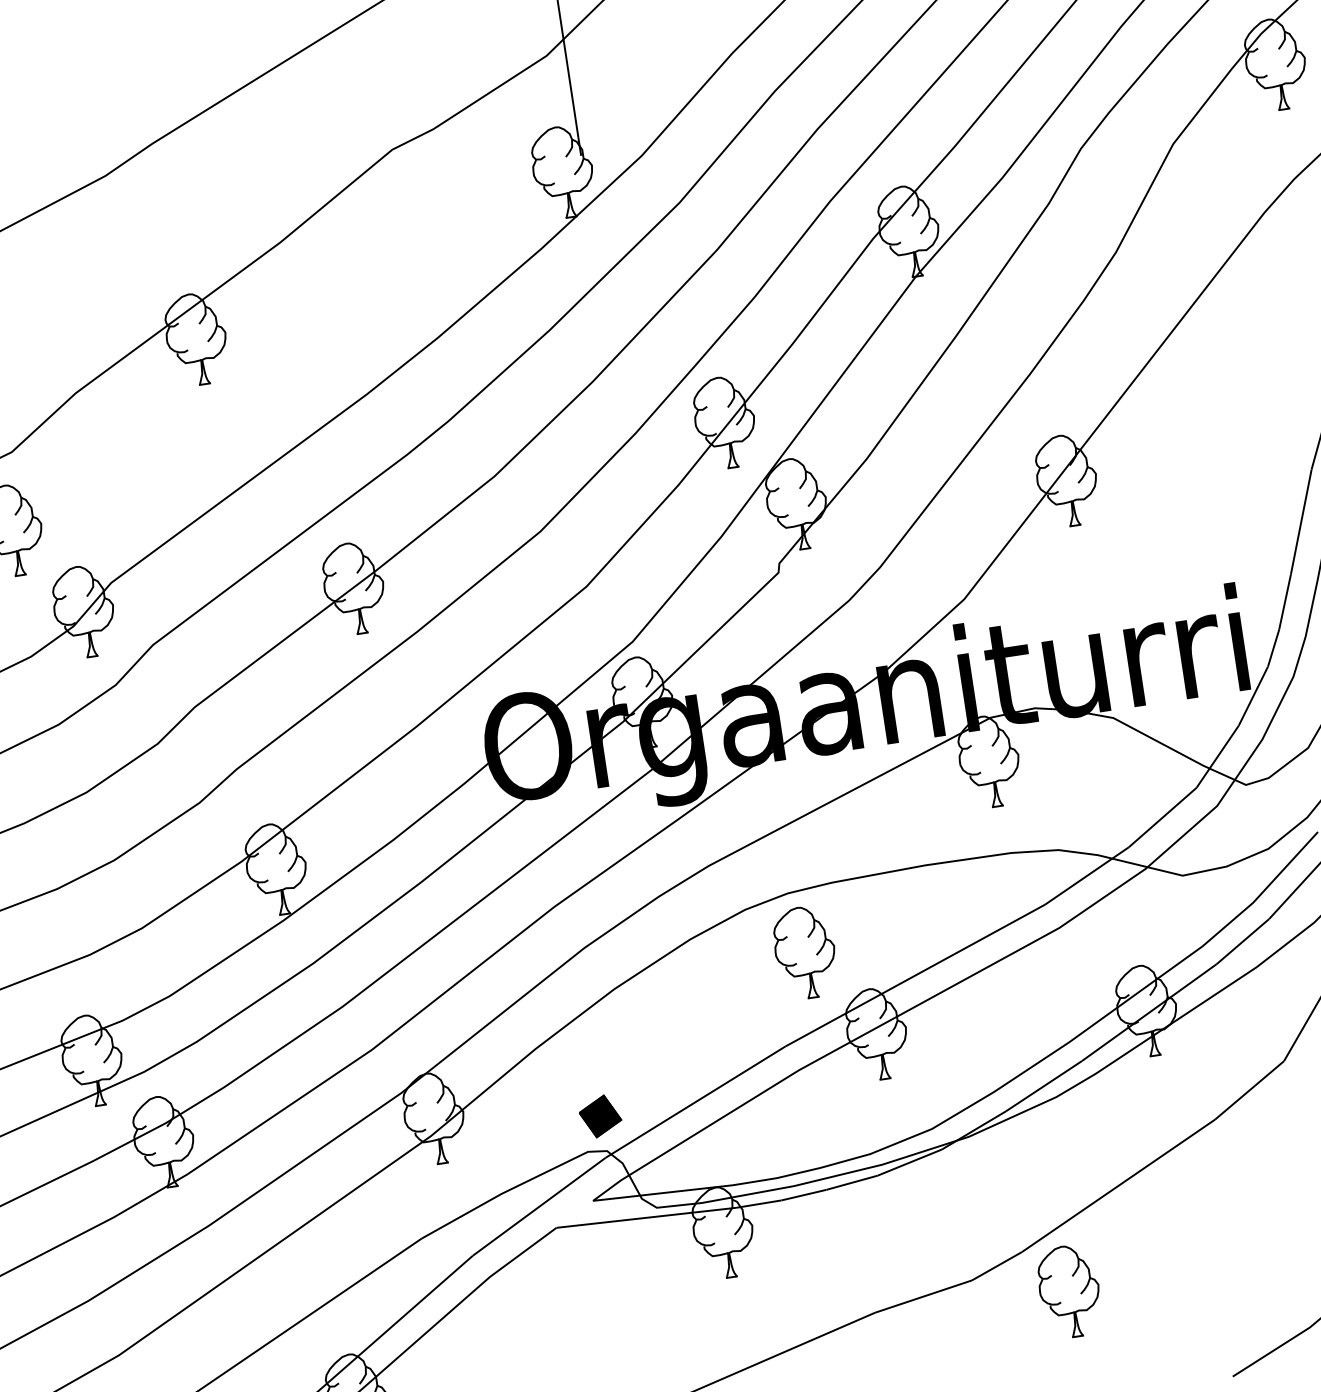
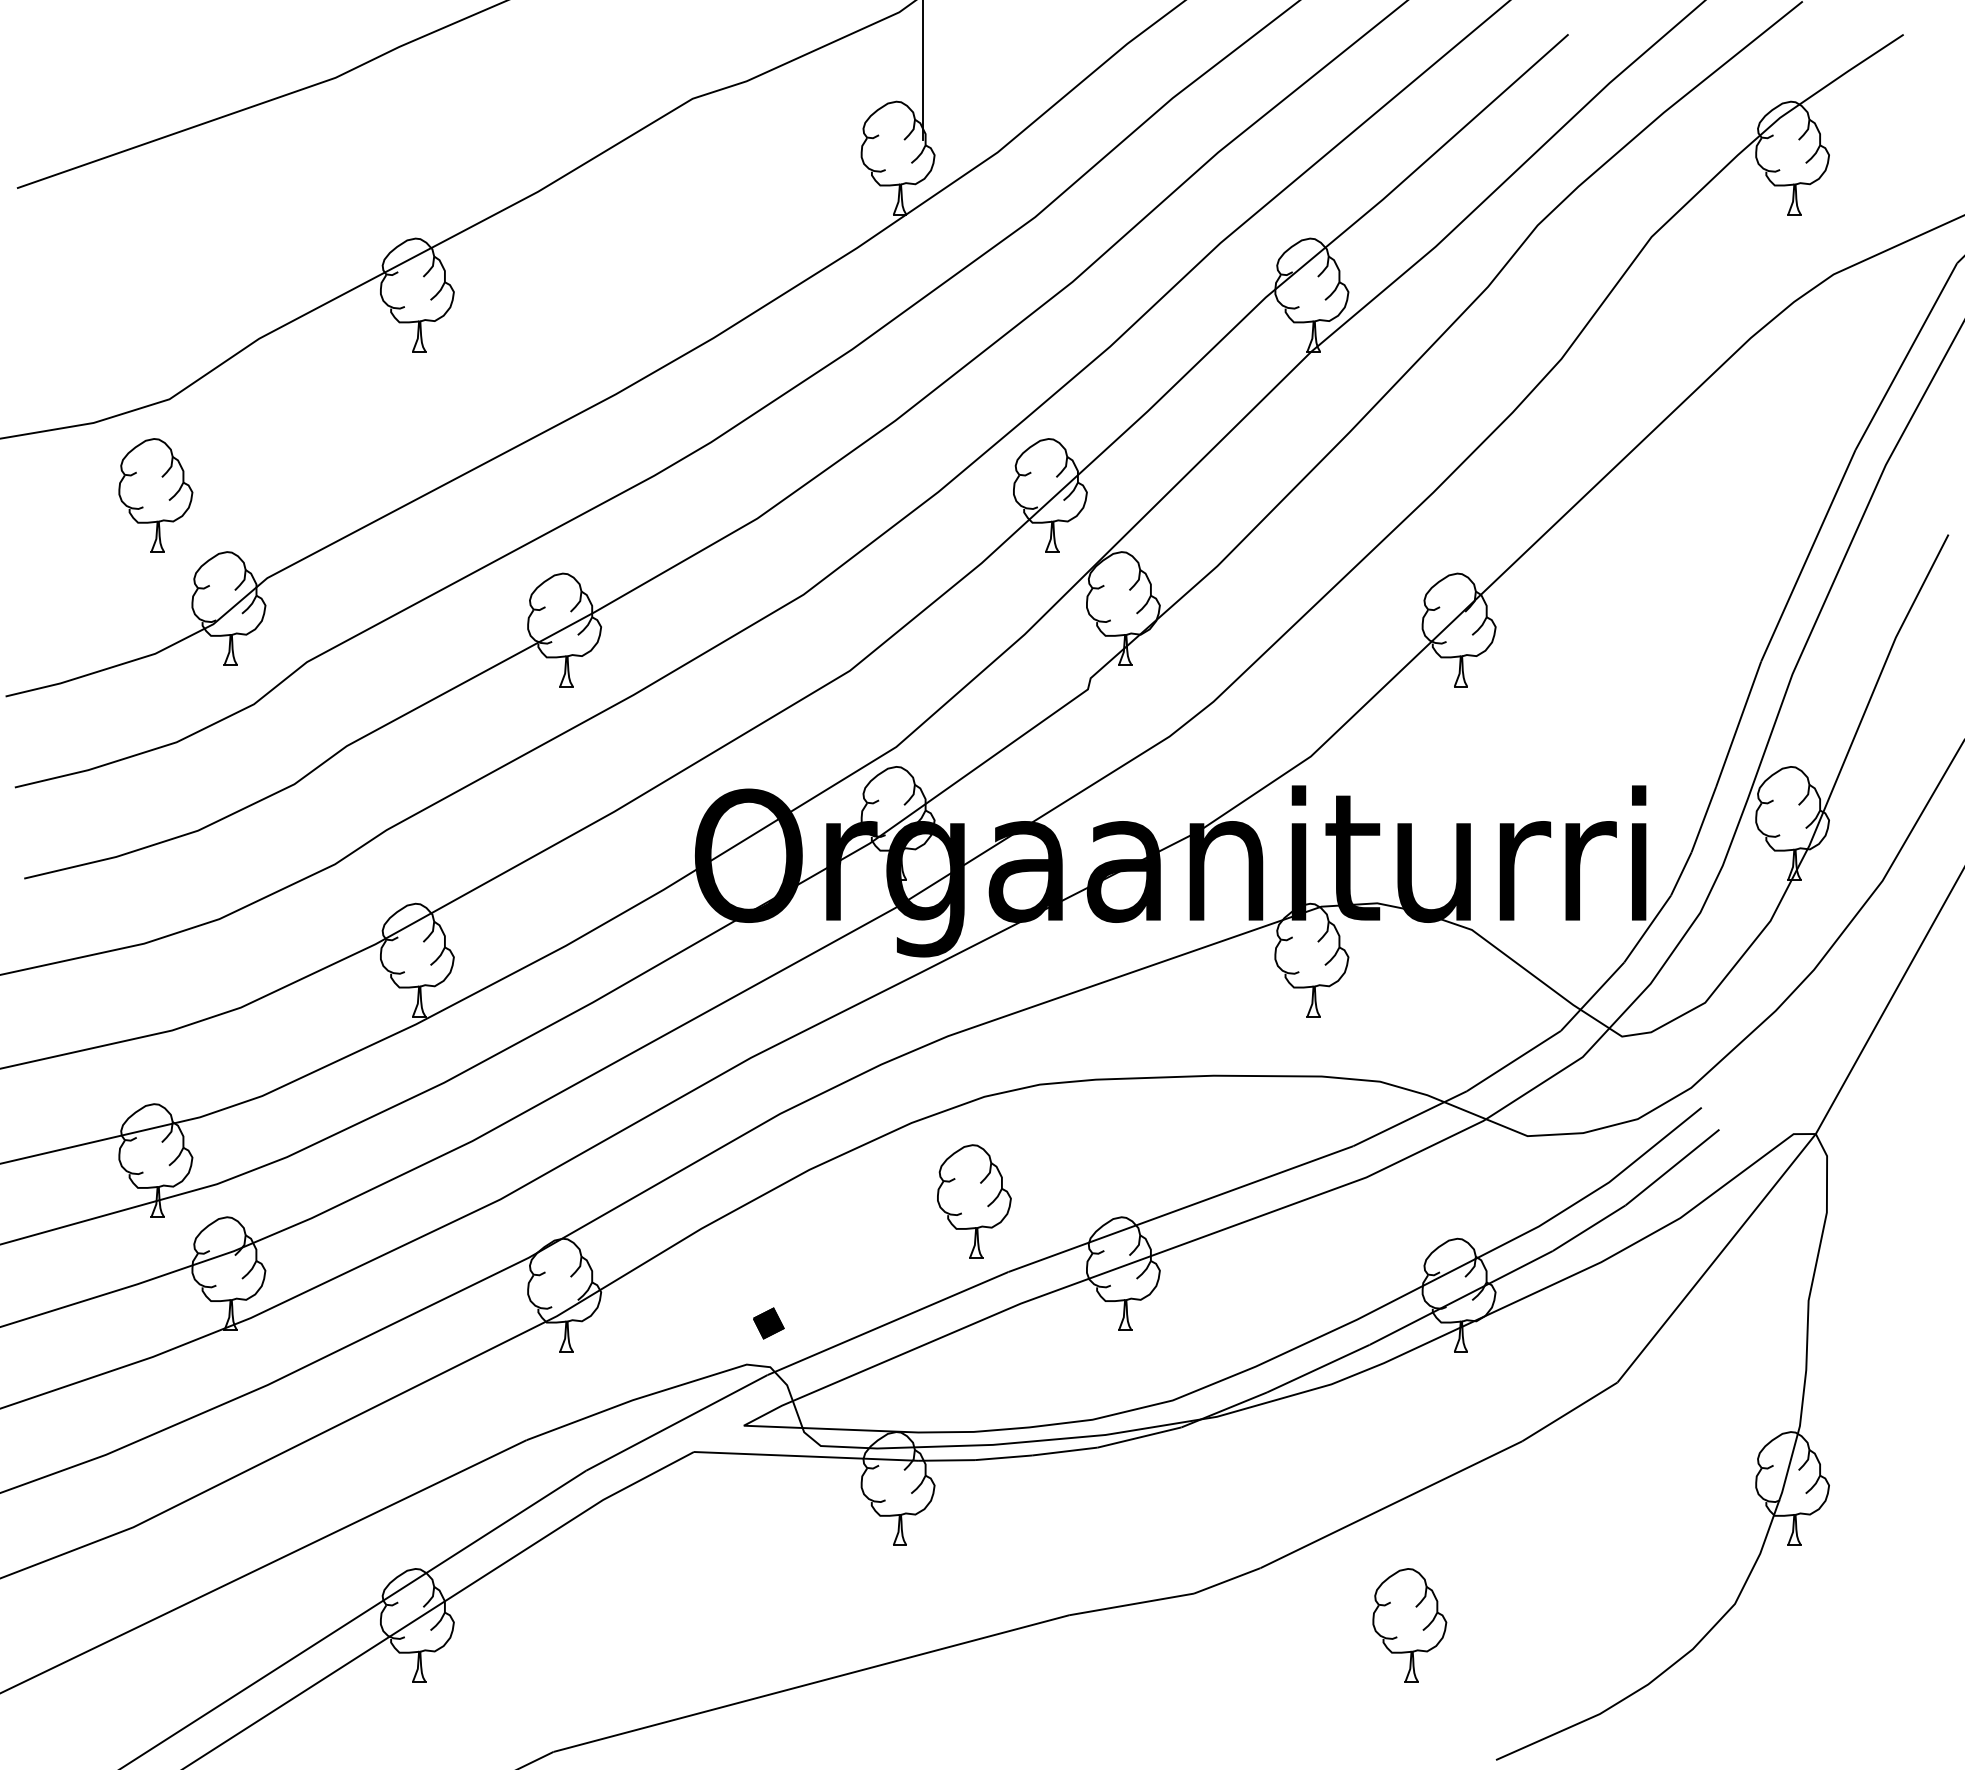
part: (805, 952) -> (974, 1201), moved
part: (600, 1116) -> (768, 1323), size x0.6
part: (1069, 1291) -> (1409, 1625), moved

